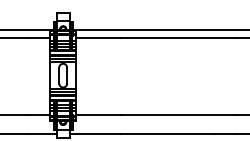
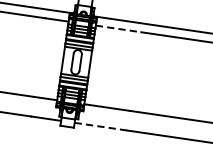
line: (99, 38) -> (119, 29), solid -> dashed
line: (95, 133) -> (101, 126), solid -> dashed

